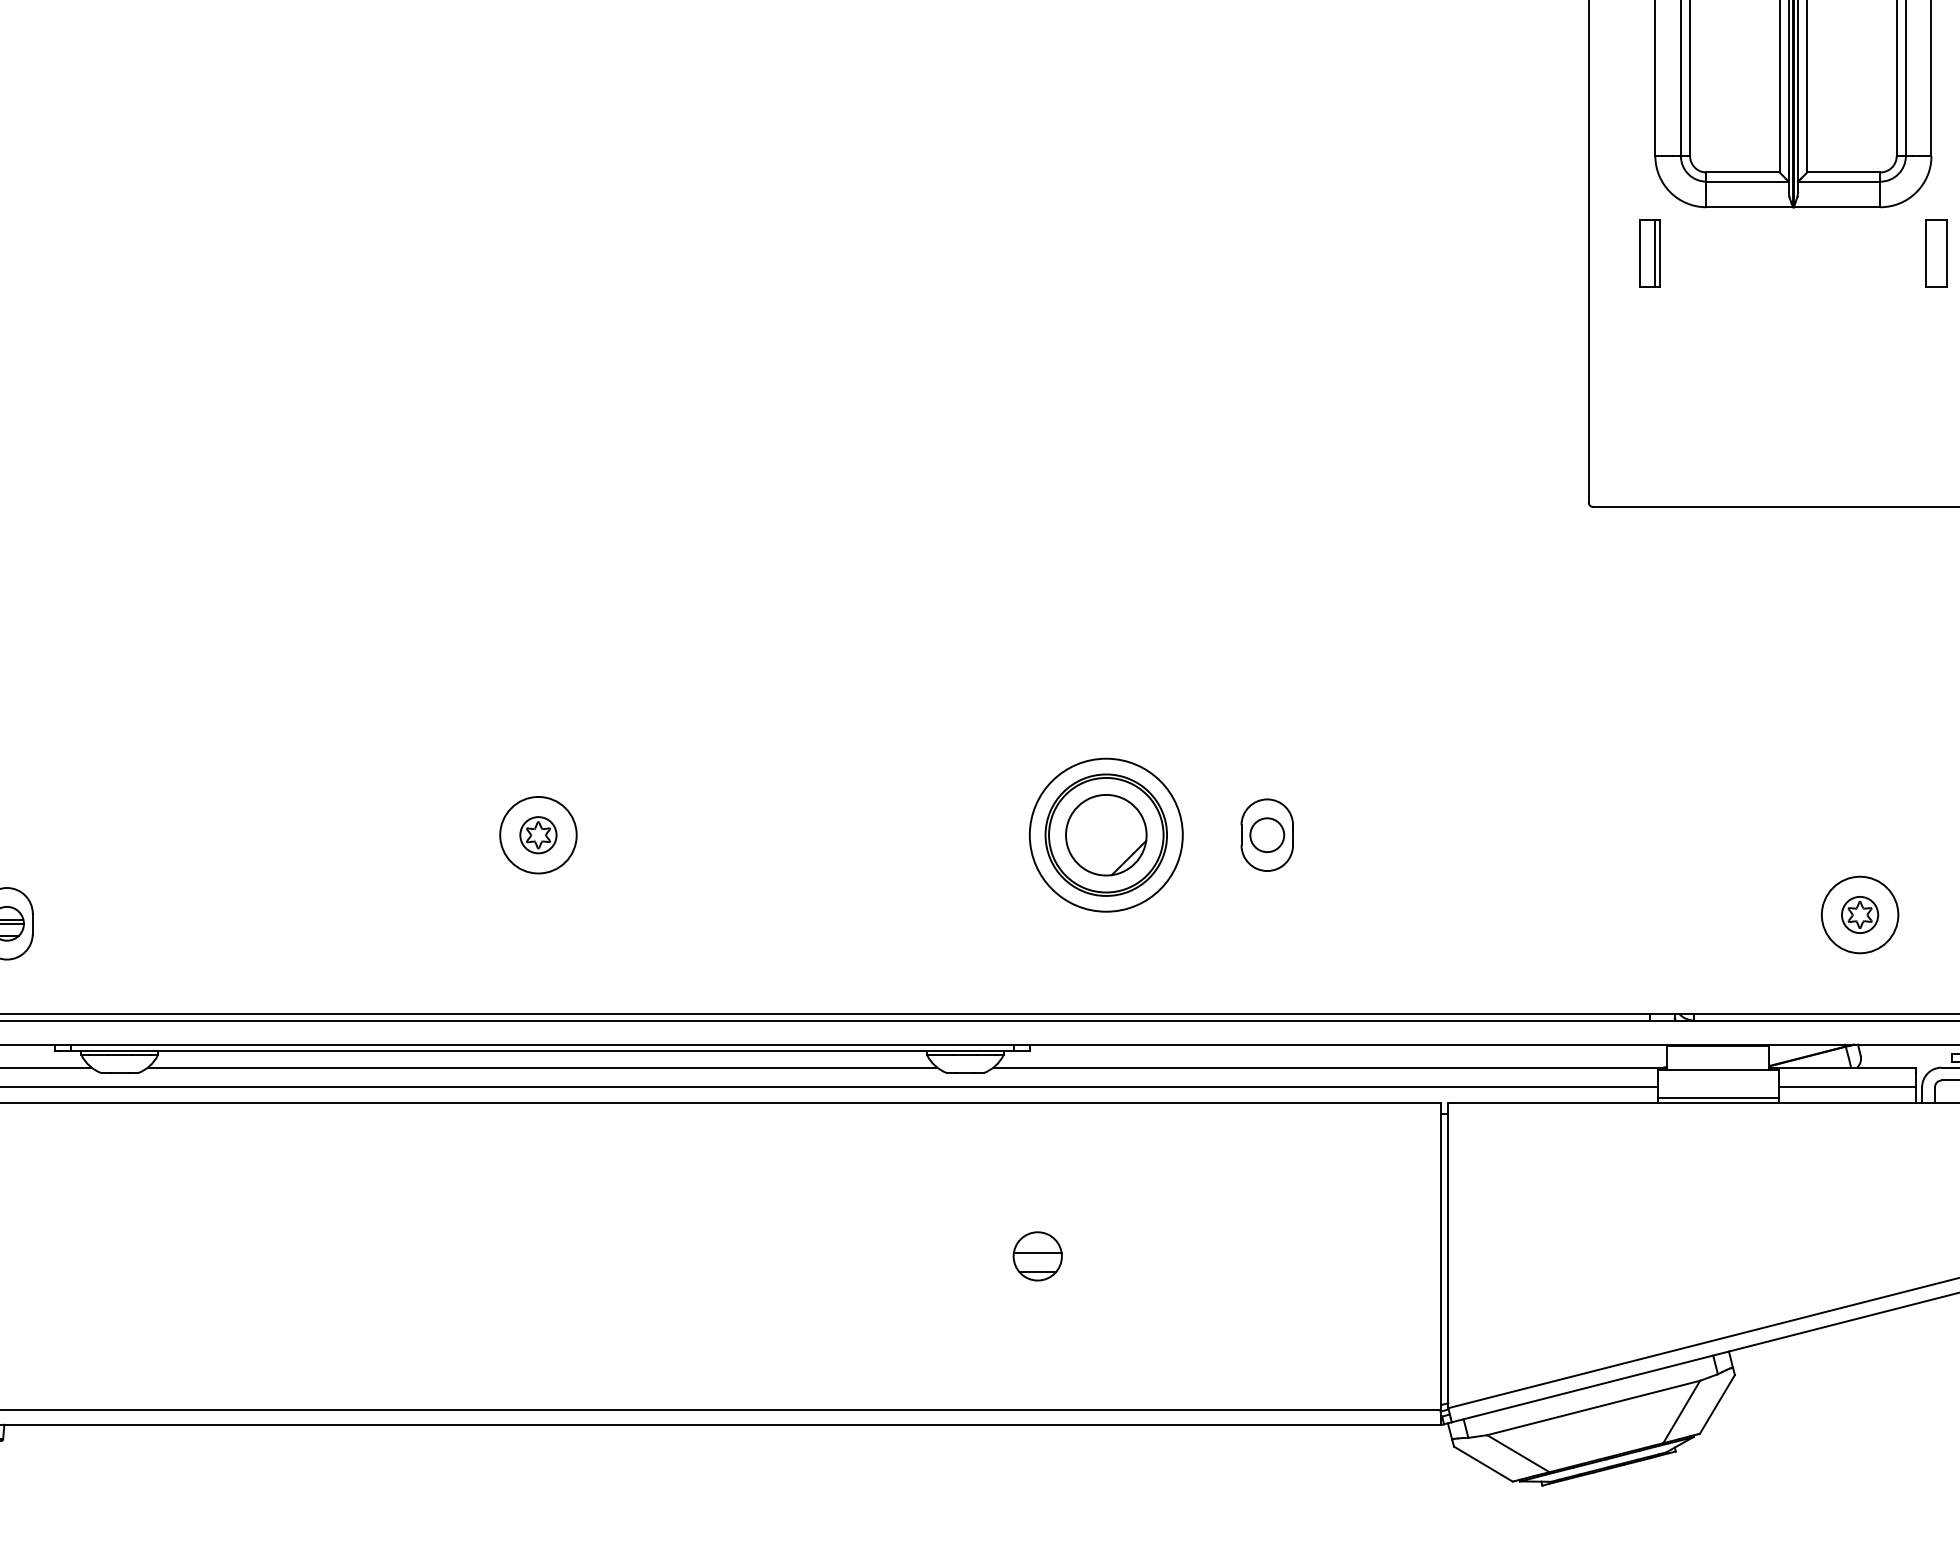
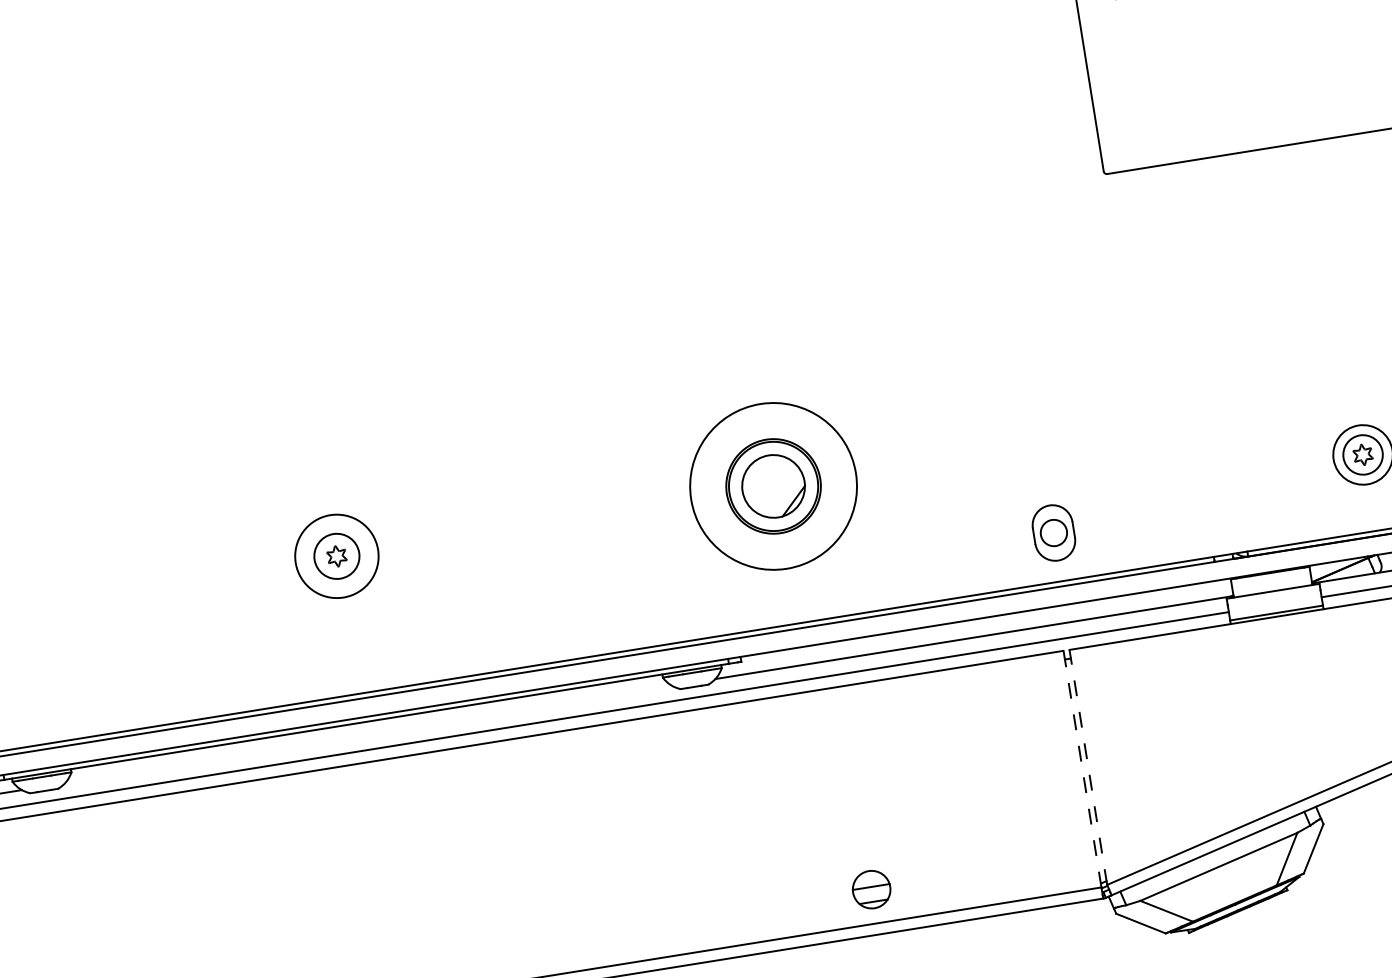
circle: (538, 834) -> (336, 555), size x1.4
circle: (1105, 834) -> (772, 485), size x1.4
part: (1266, 834) -> (1053, 532), moved
circle: (538, 835) -> (336, 556), size x1.6
circle: (1859, 914) -> (1362, 454), size x1.4
line: (542, 1067) -> (368, 734), removed
line: (1448, 1255) -> (1088, 767), solid -> dashed
part: (1037, 1256) -> (871, 889), moved
line: (1440, 1256) -> (1082, 769), solid -> dashed

